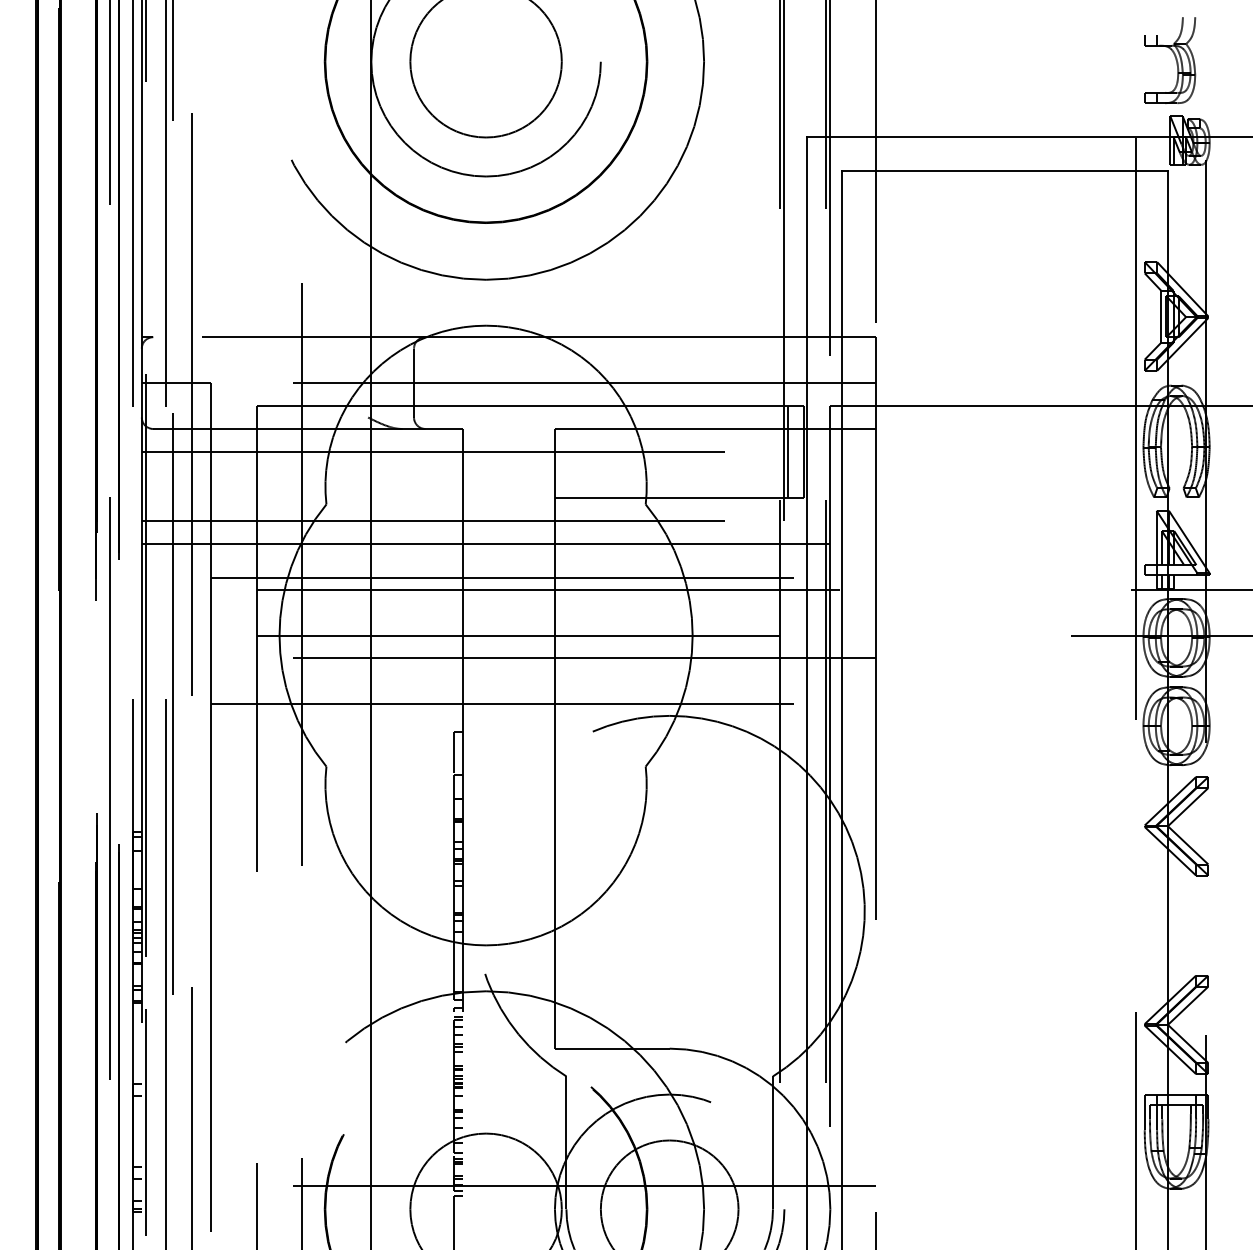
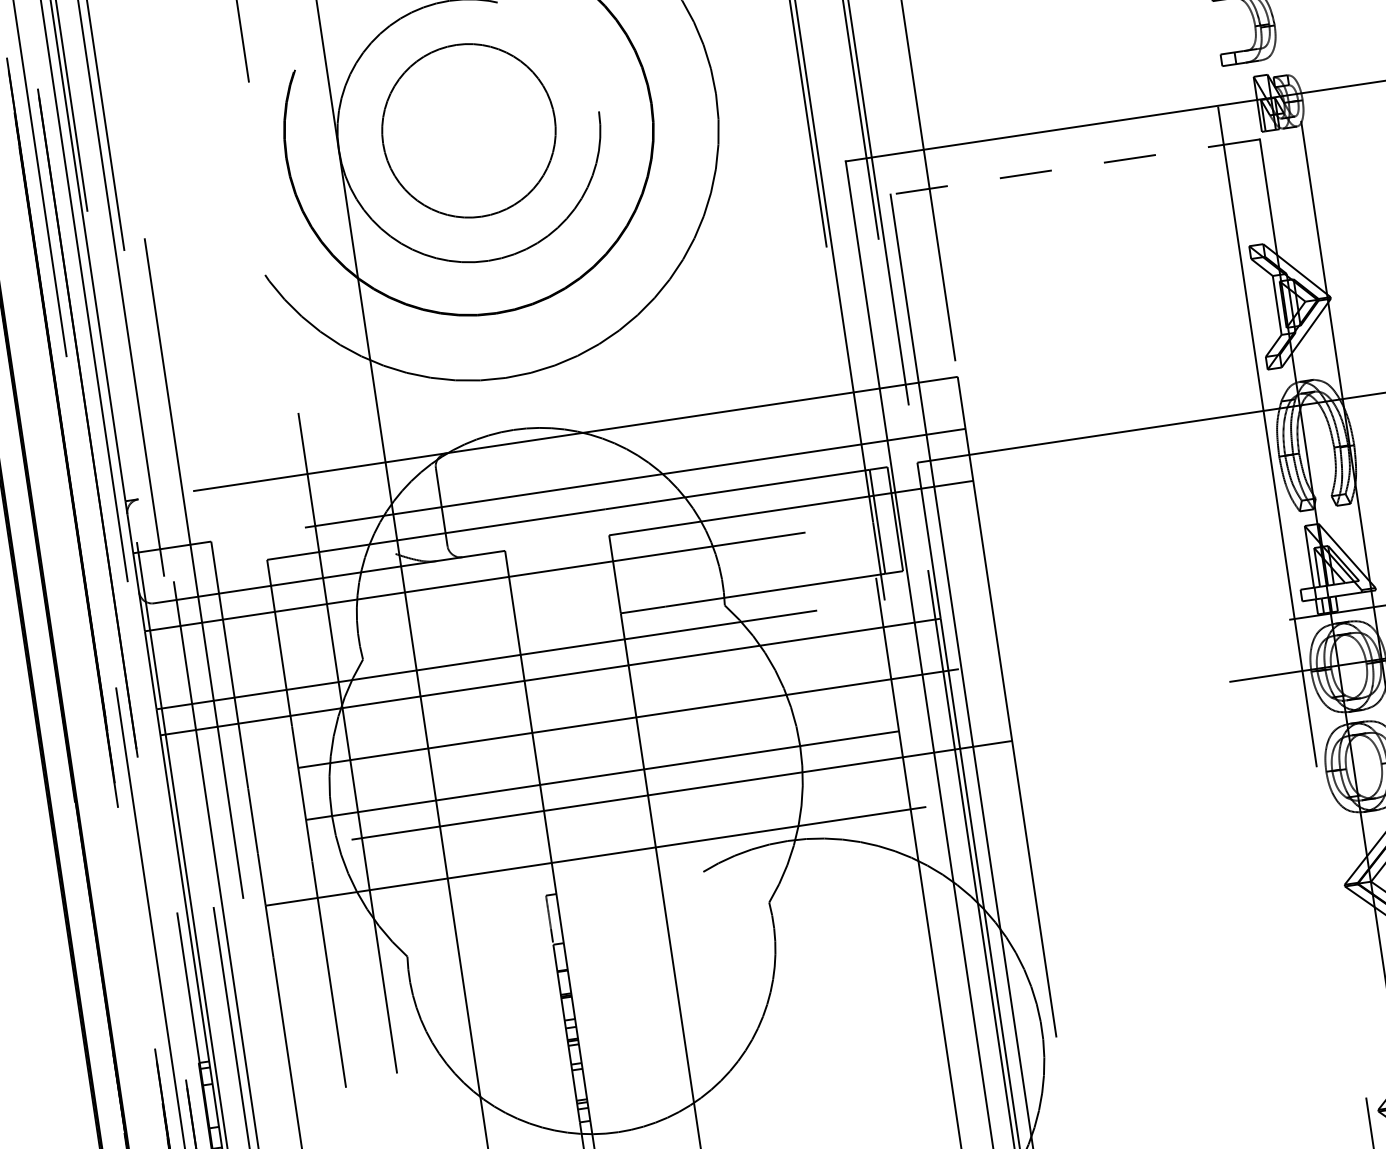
line: (1004, 171) -> (1075, 167), solid -> dashed
line: (543, 578) -> (621, 706), removed

